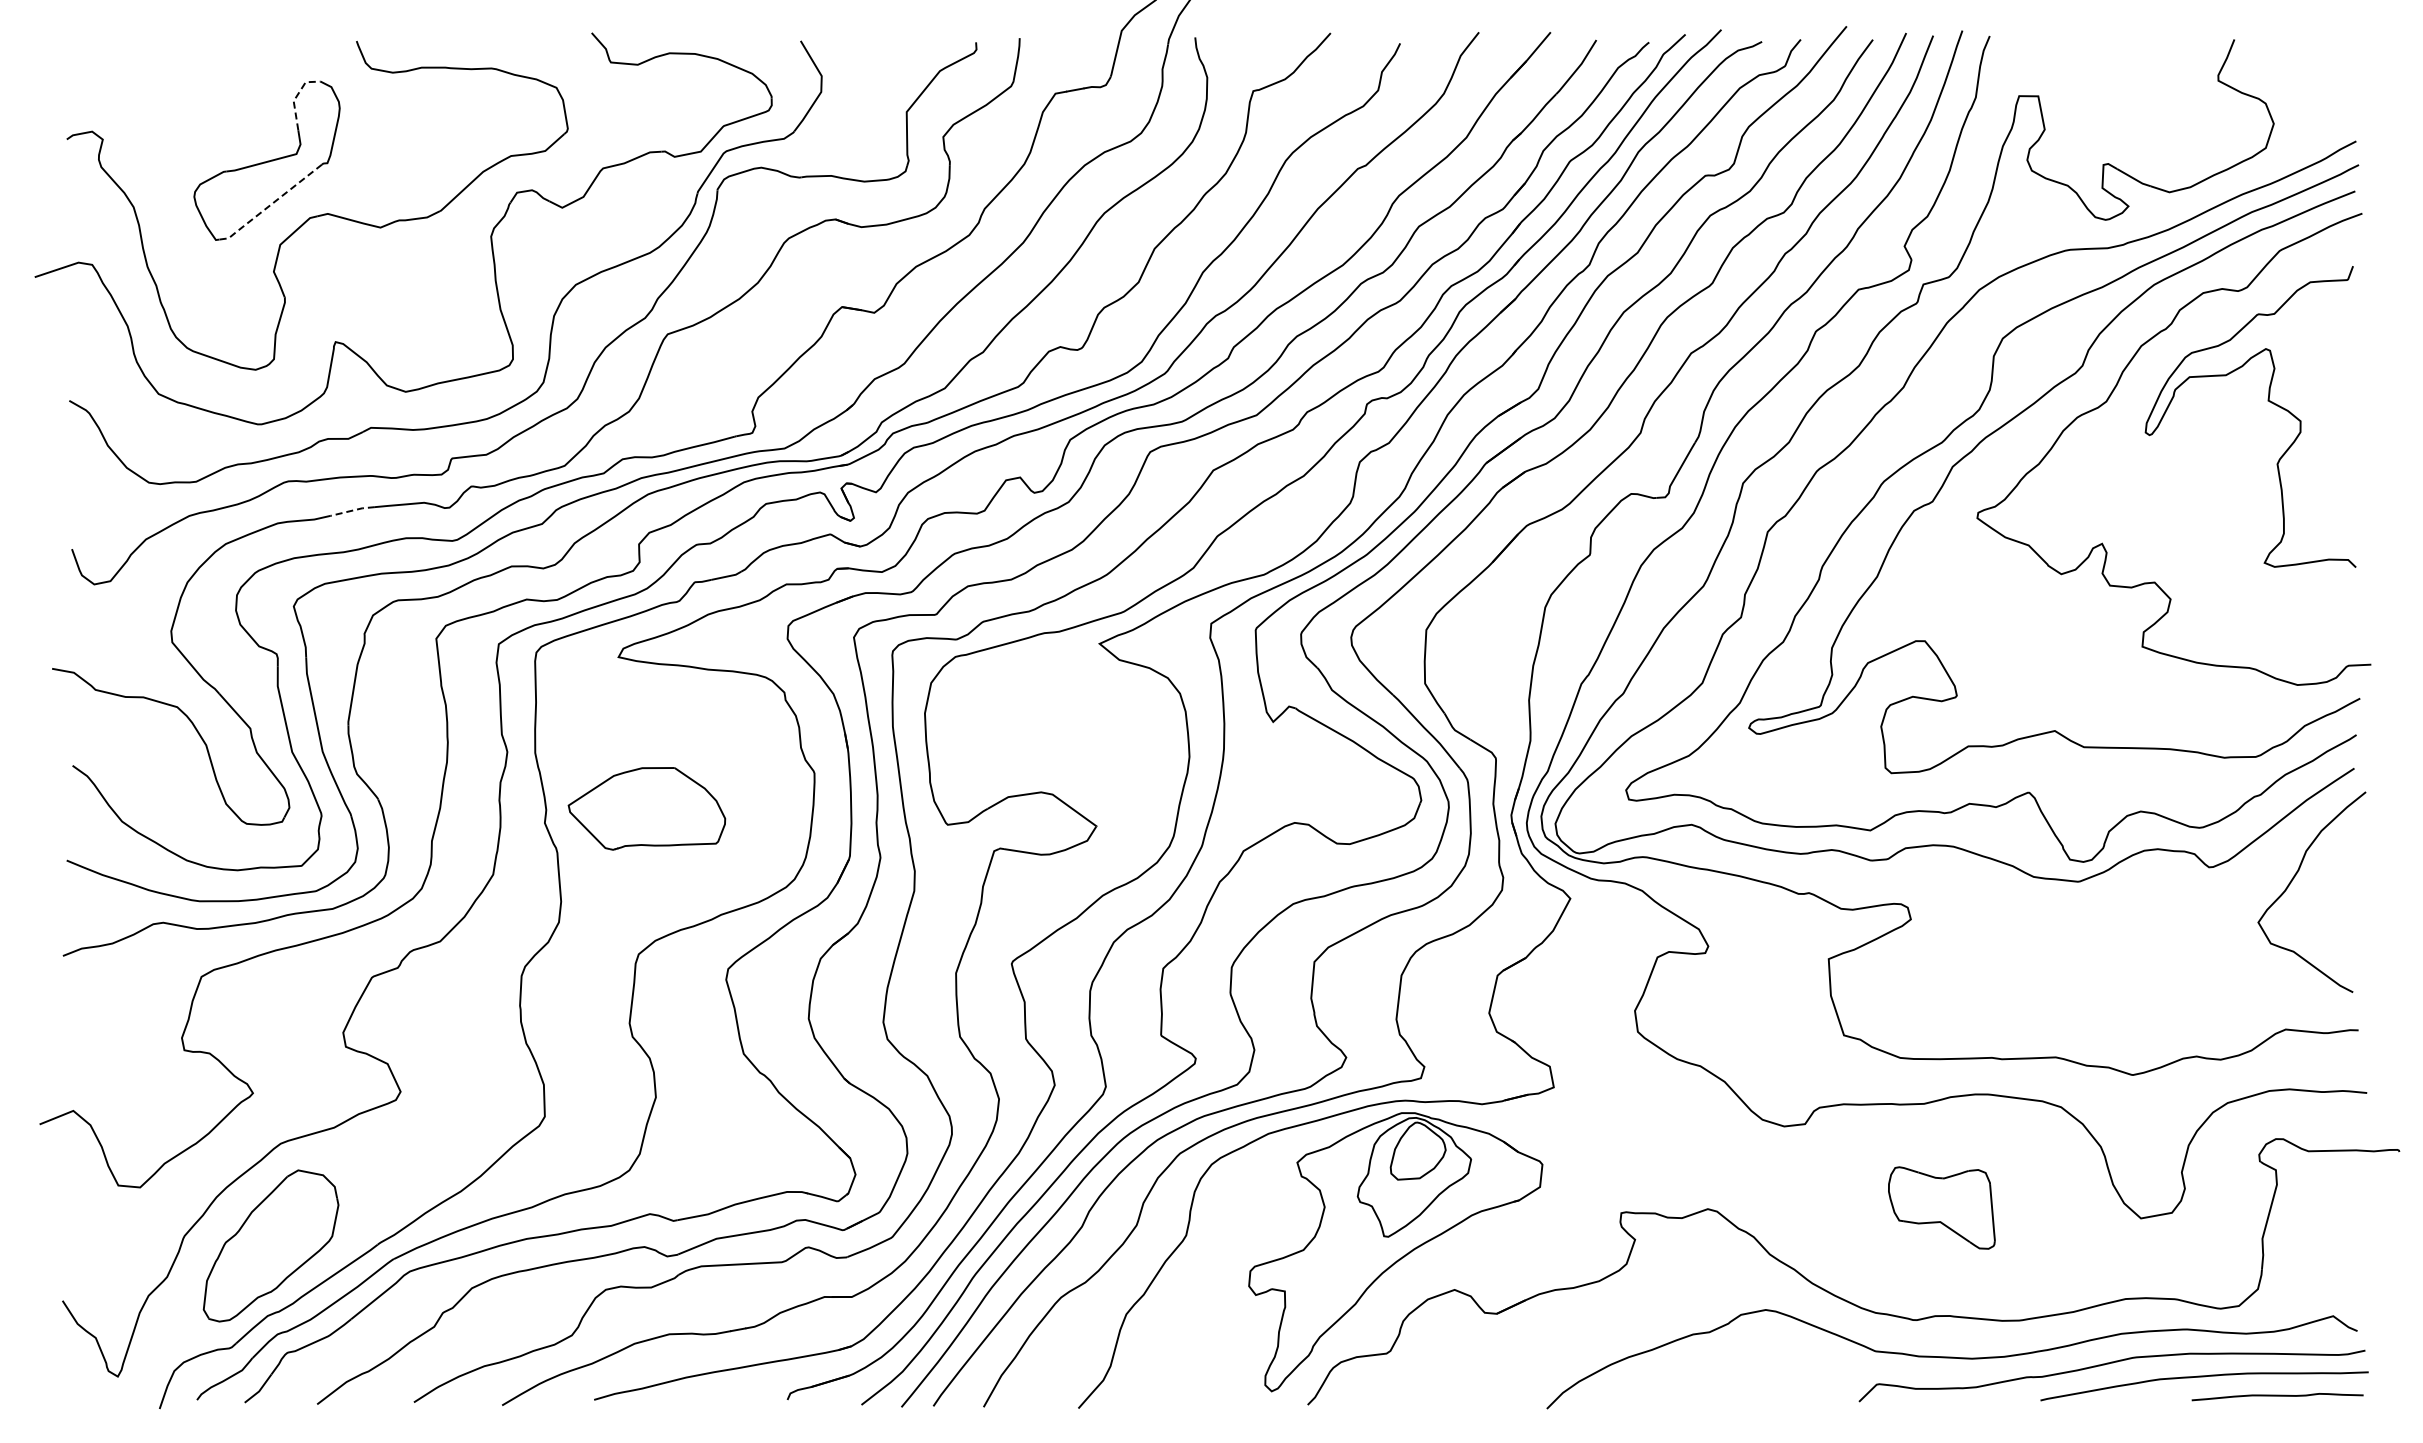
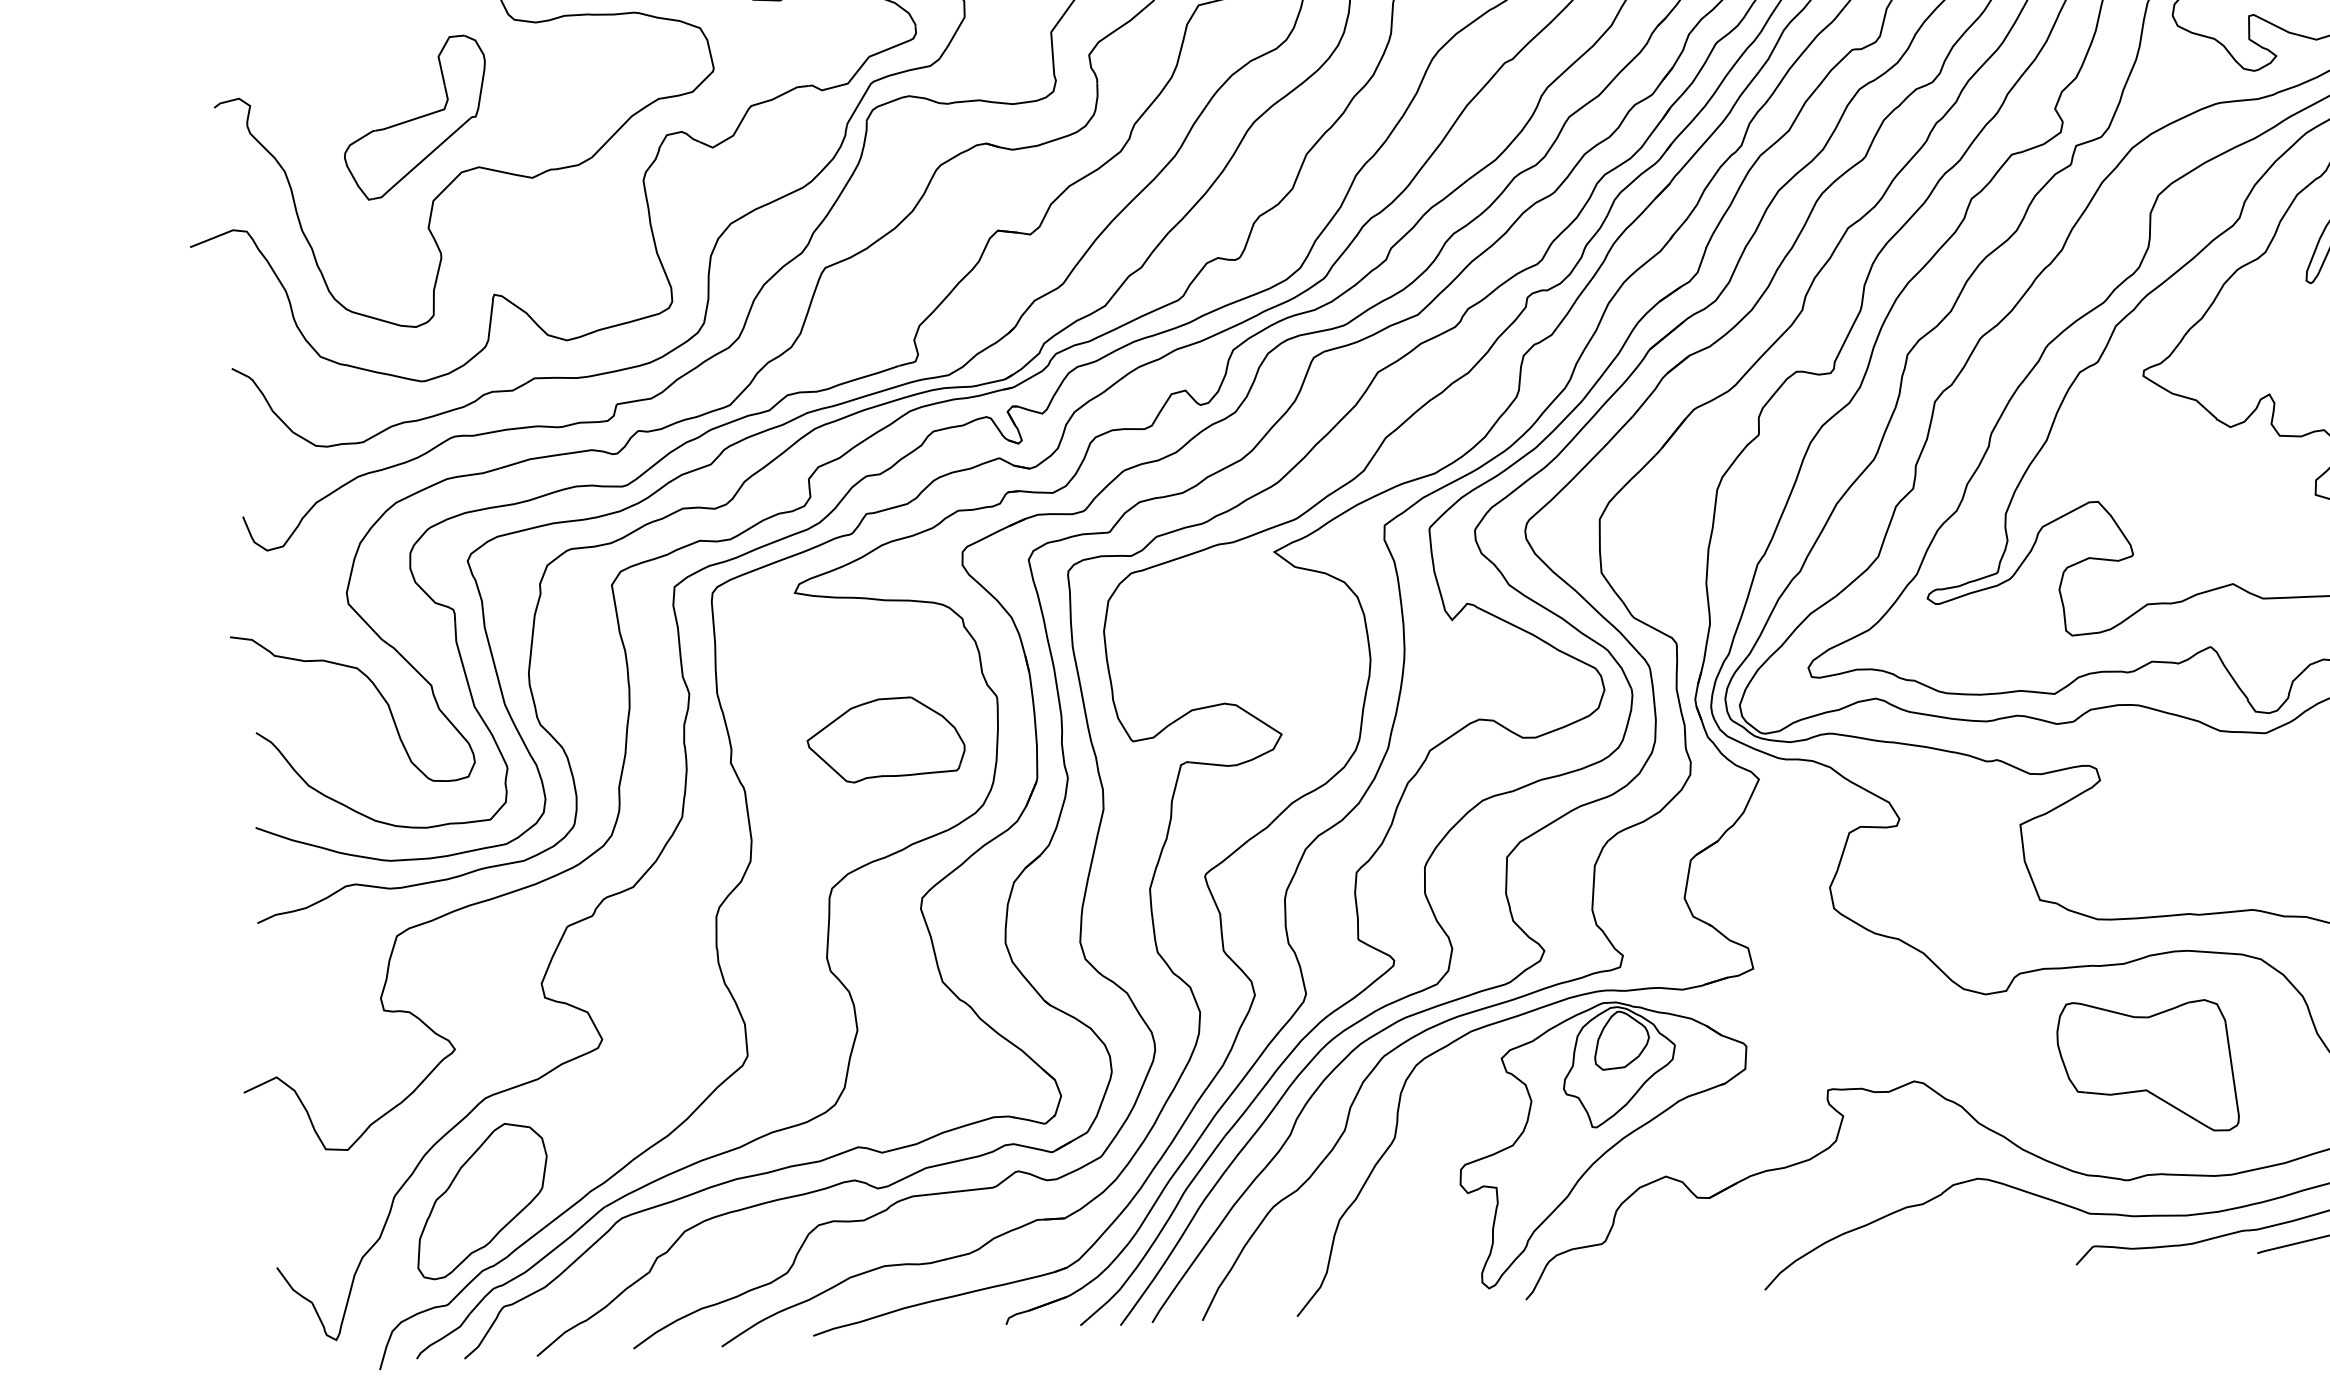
line: (295, 97) -> (440, 52), dashed -> solid
line: (270, 205) -> (421, 162), dashed -> solid
line: (352, 510) -> (520, 461), dashed -> solid
part: (646, 808) -> (885, 739), moved
part: (1941, 1207) -> (2147, 1066), size x1.67

